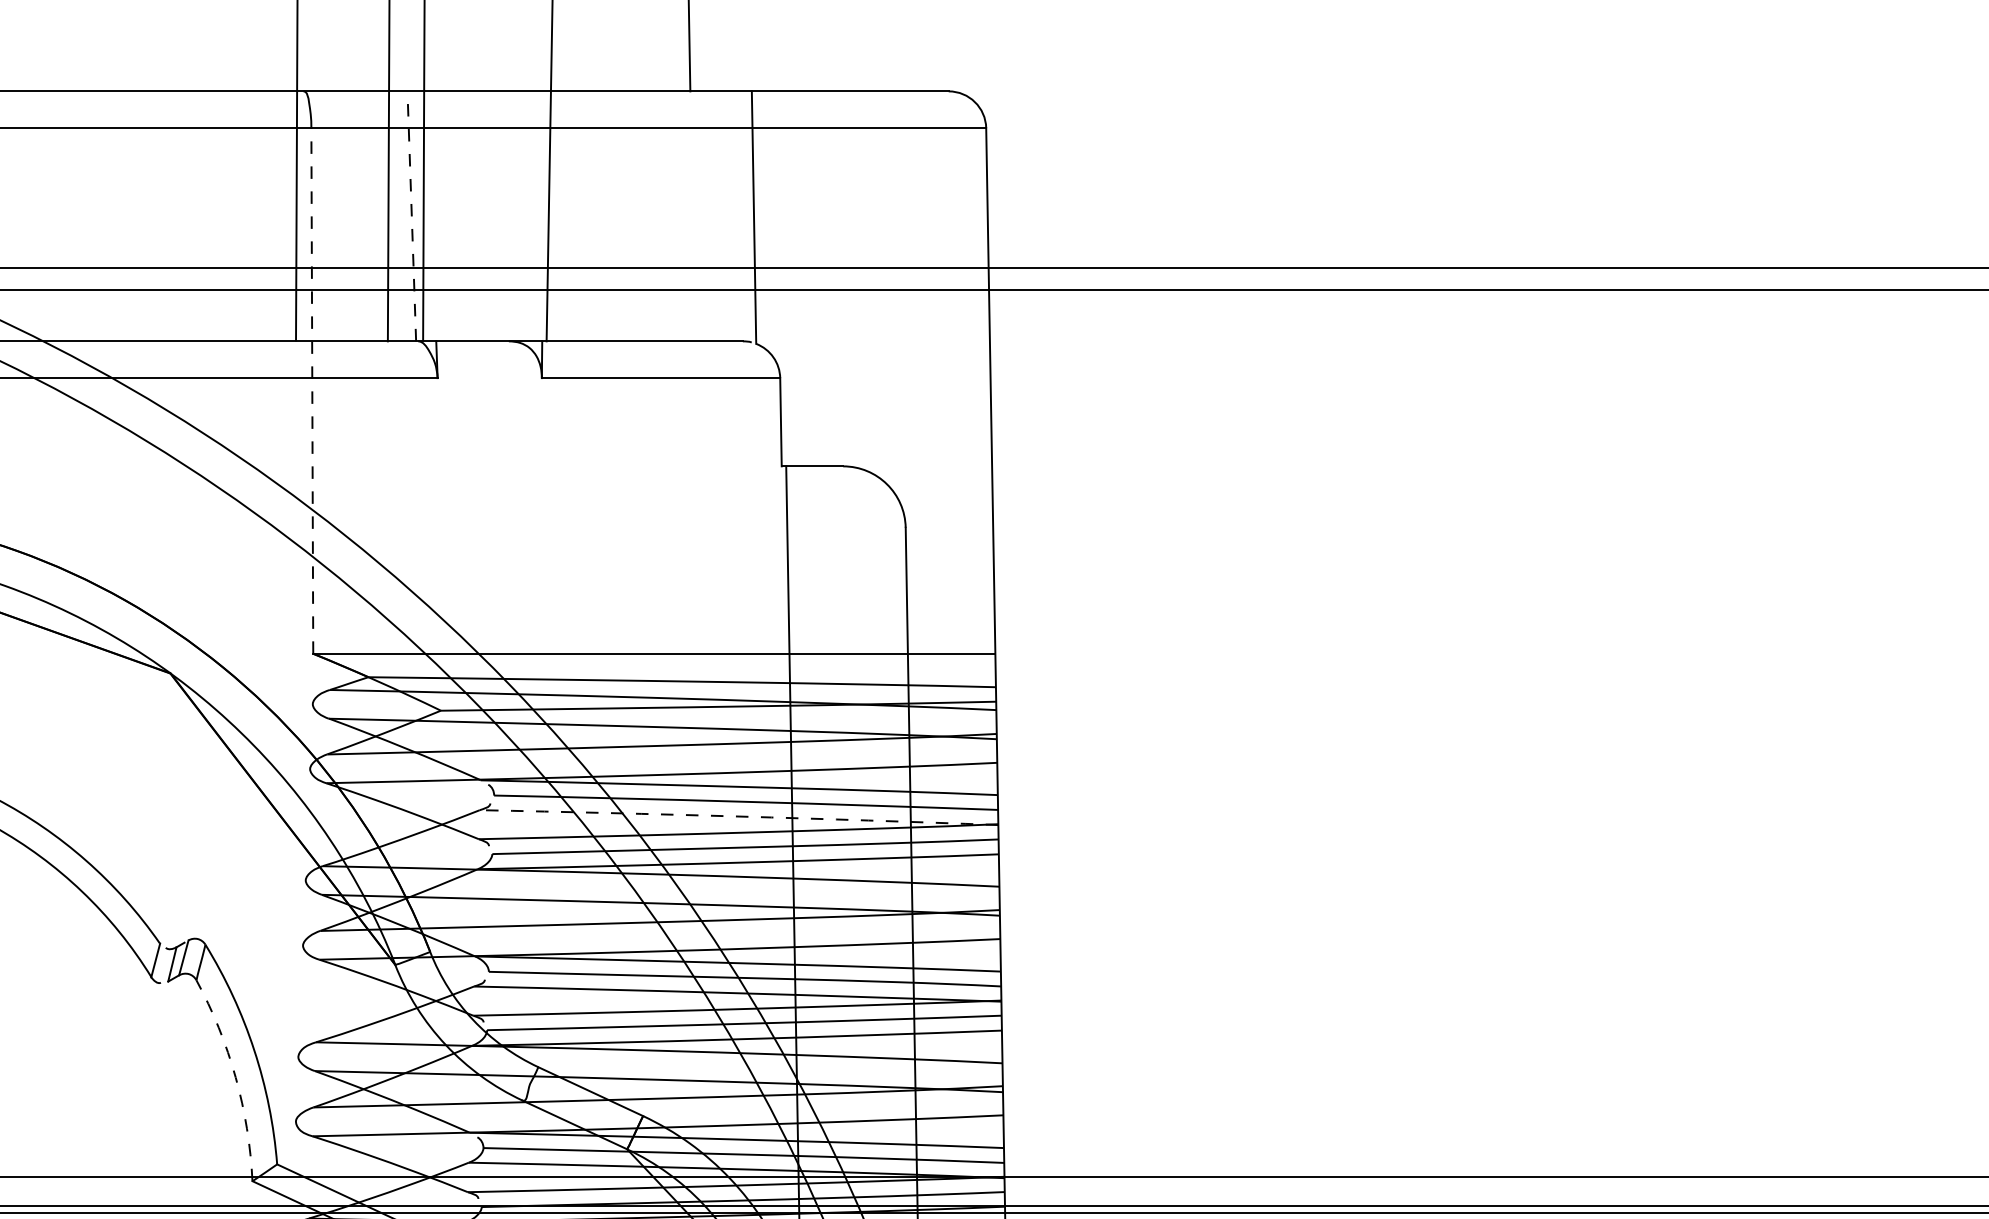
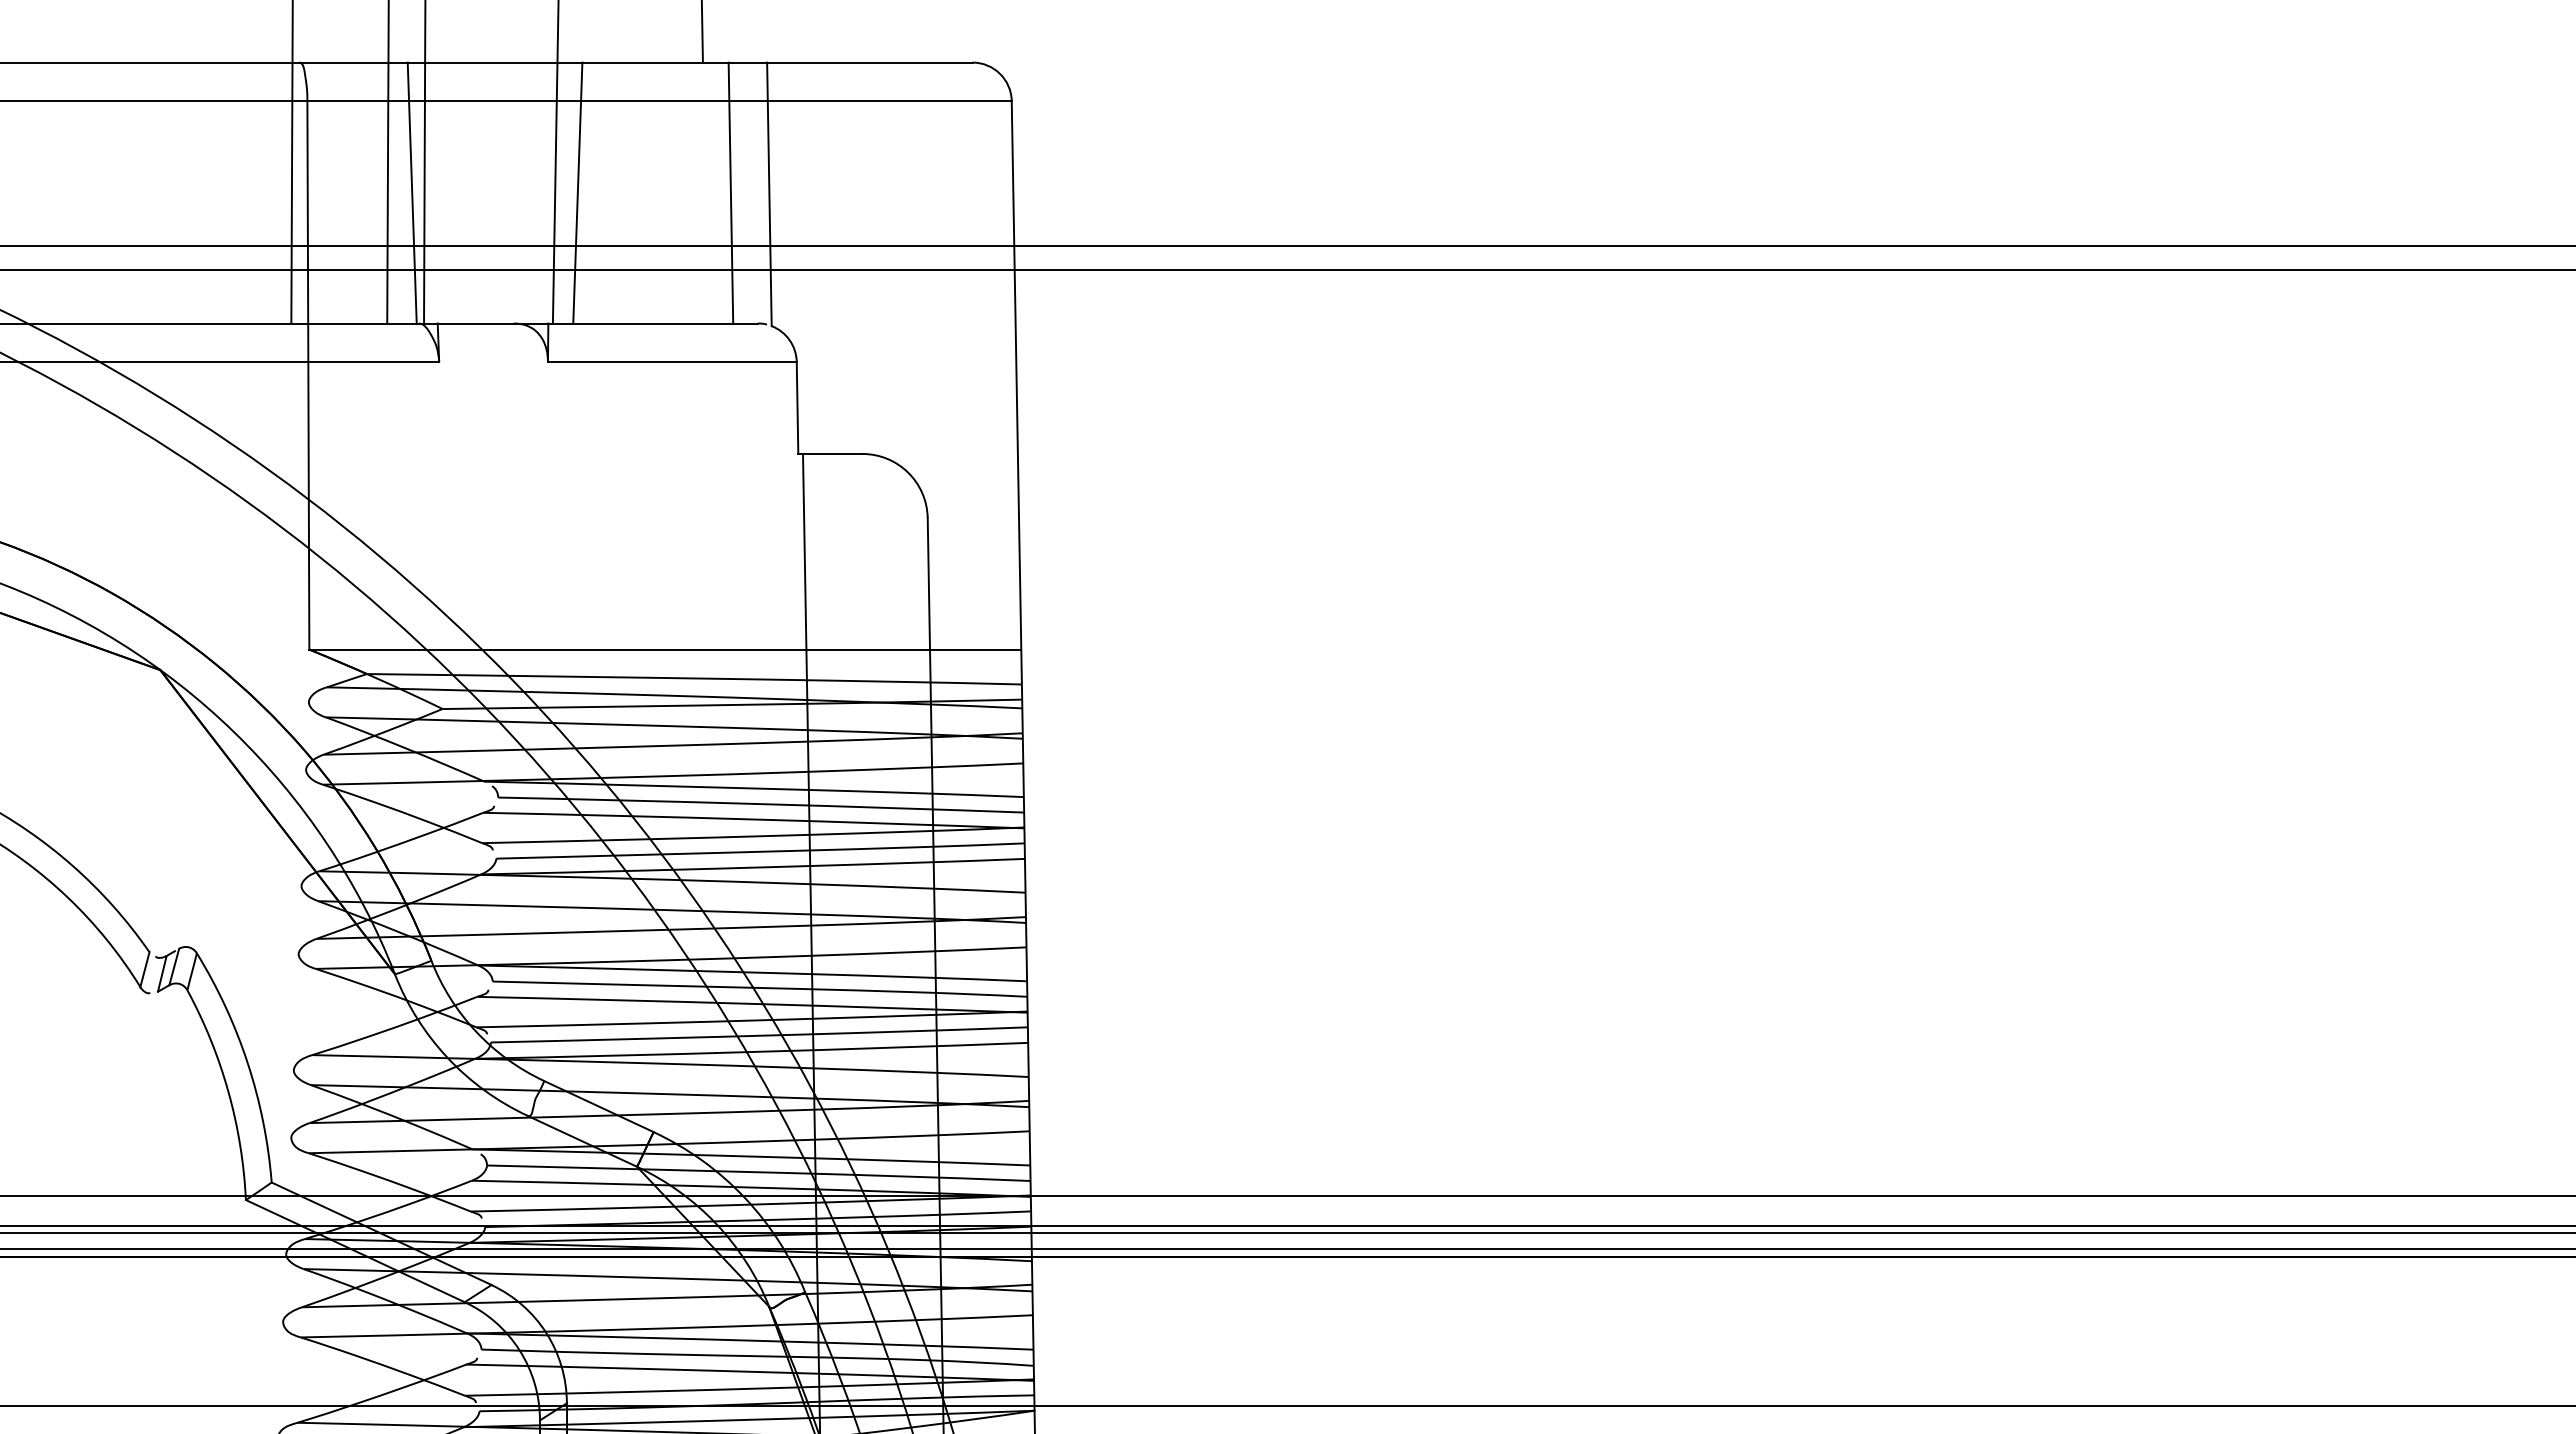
line: (570, 215) -> (577, 192), added
line: (716, 215) -> (730, 192), added
line: (412, 216) -> (412, 193), dashed -> solid
line: (312, 390) -> (308, 374), dashed -> solid
arc: (738, 816) -> (753, 819), dashed -> solid
arc: (235, 1077) -> (228, 1091), dashed -> solid

